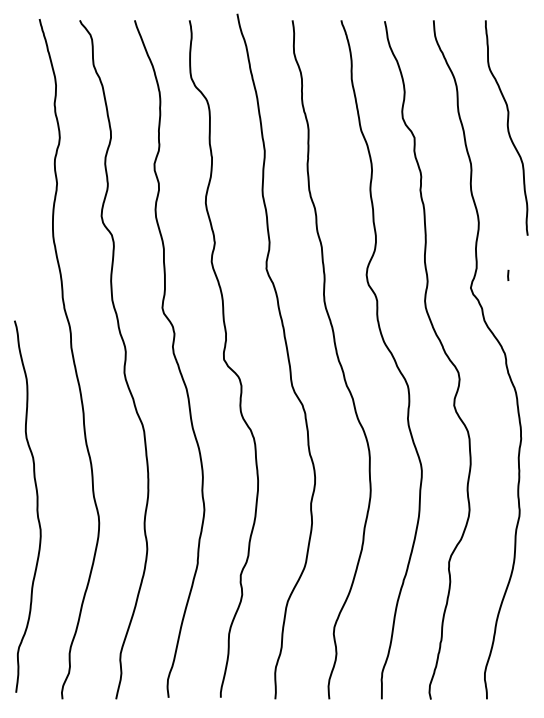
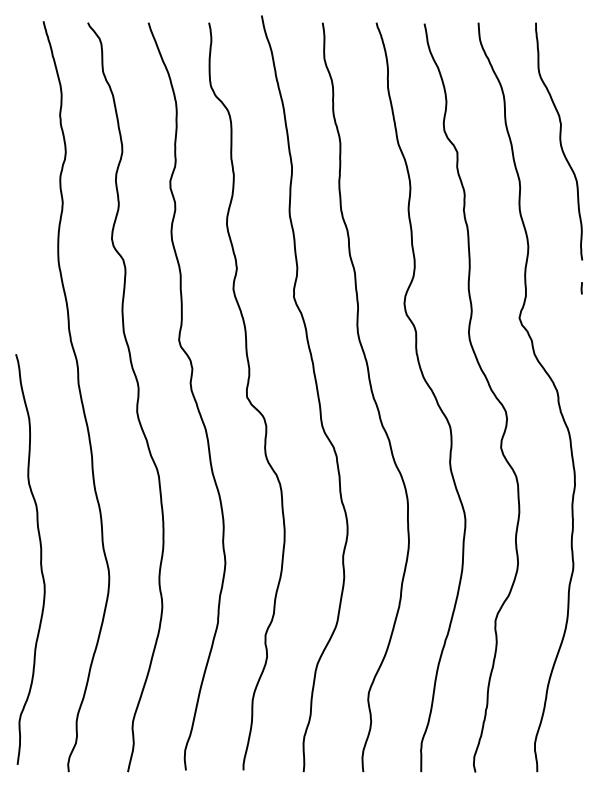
line: (508, 275) -> (581, 288), moved

